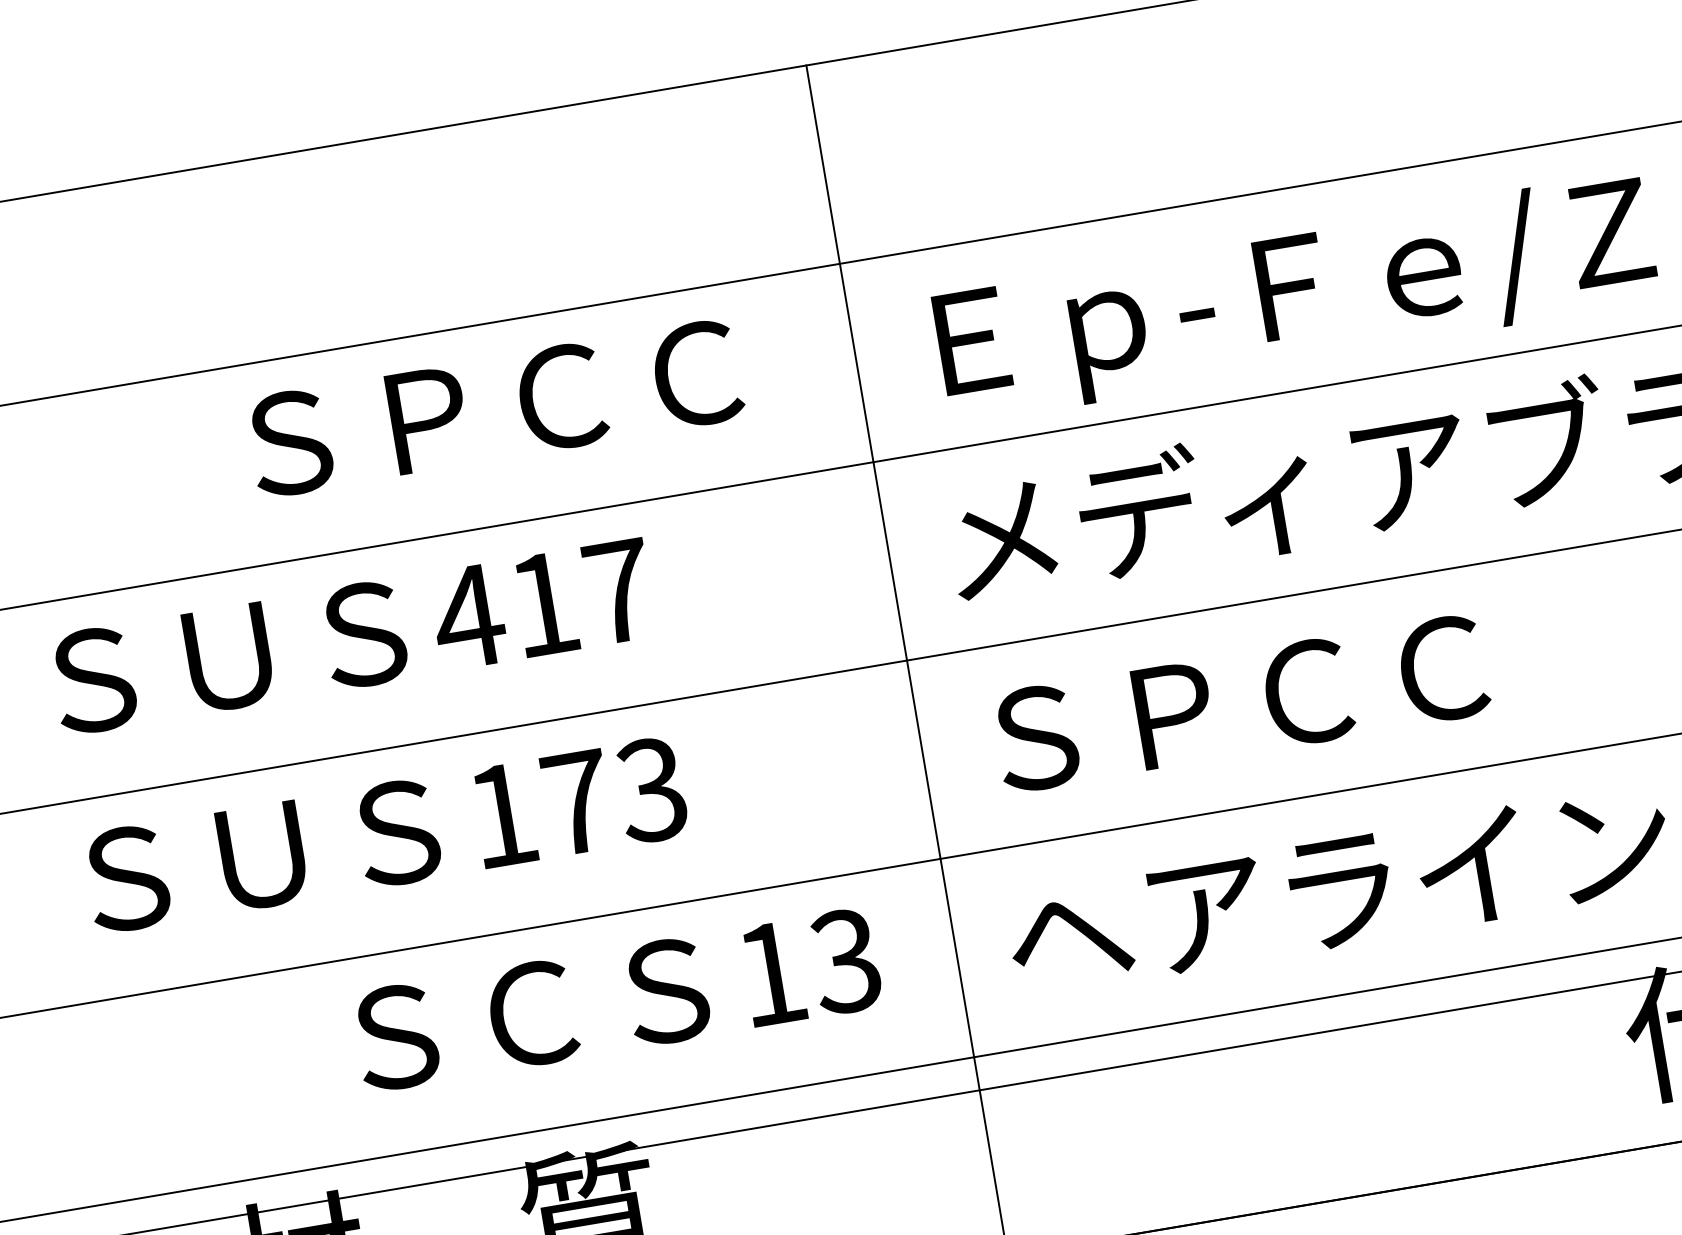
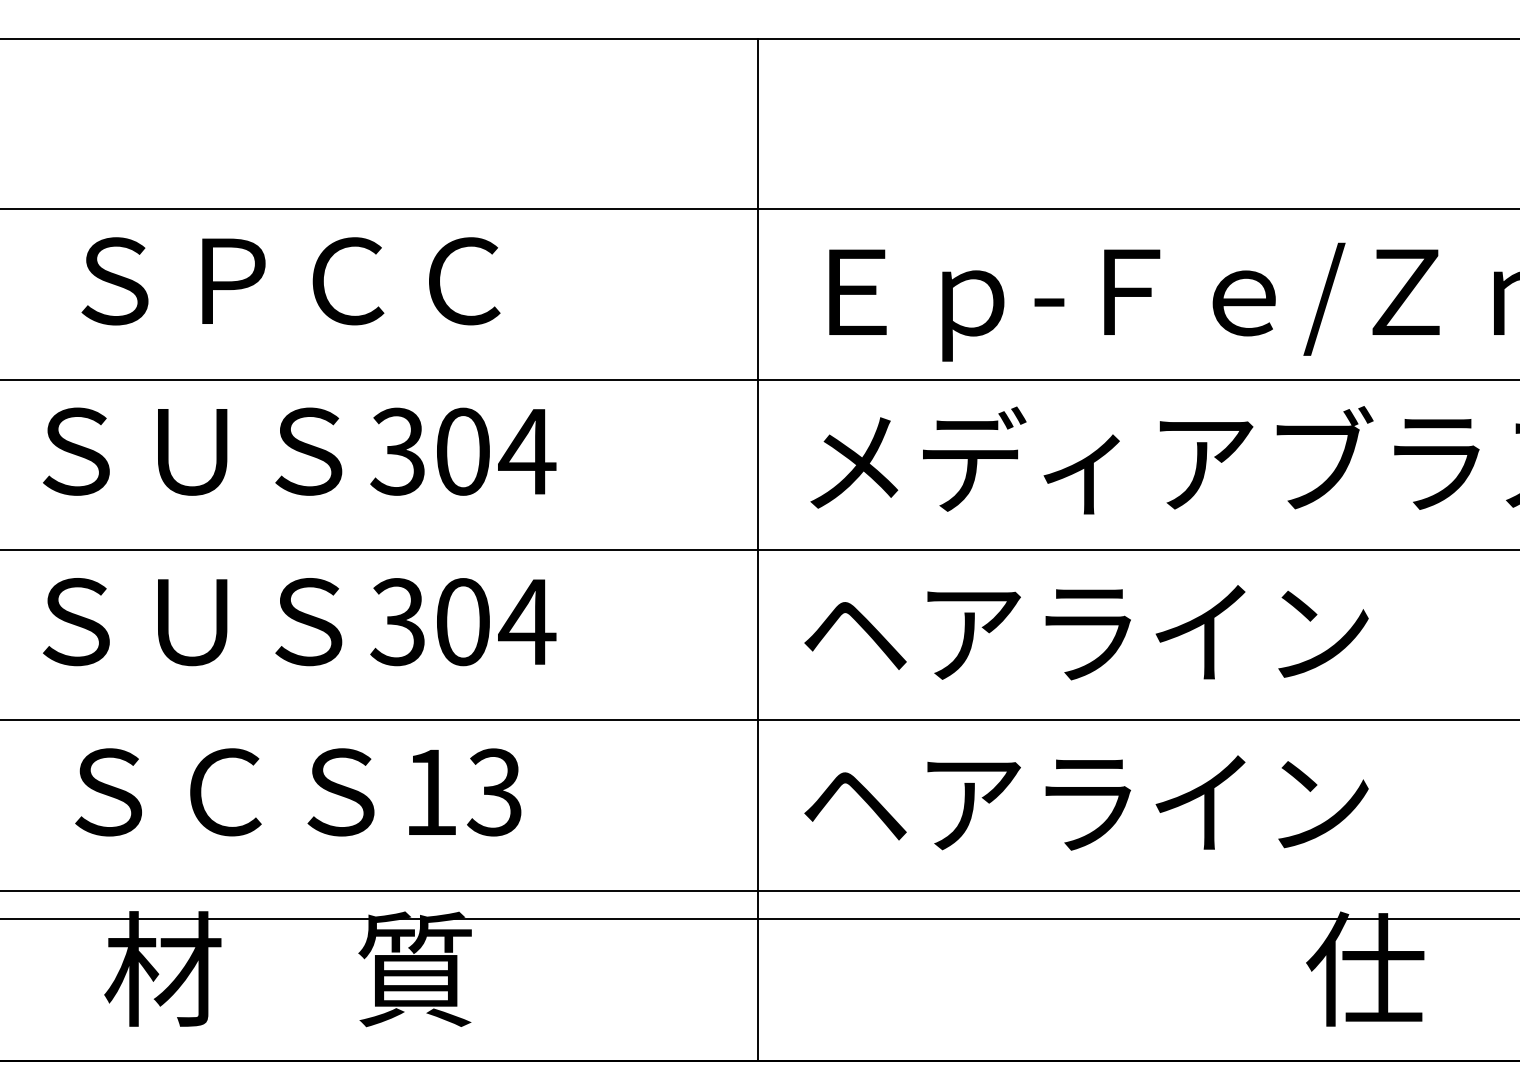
text: (494, 408) -> (290, 281), moved
text: (543, 604) -> (462, 451), 417 -> 304
text: (1305, 692) -> (1086, 632), ＳＰＣＣ -> ヘアライン
text: (578, 803) -> (463, 622), 173 -> 304
text: (617, 1000) -> (298, 792), moved

